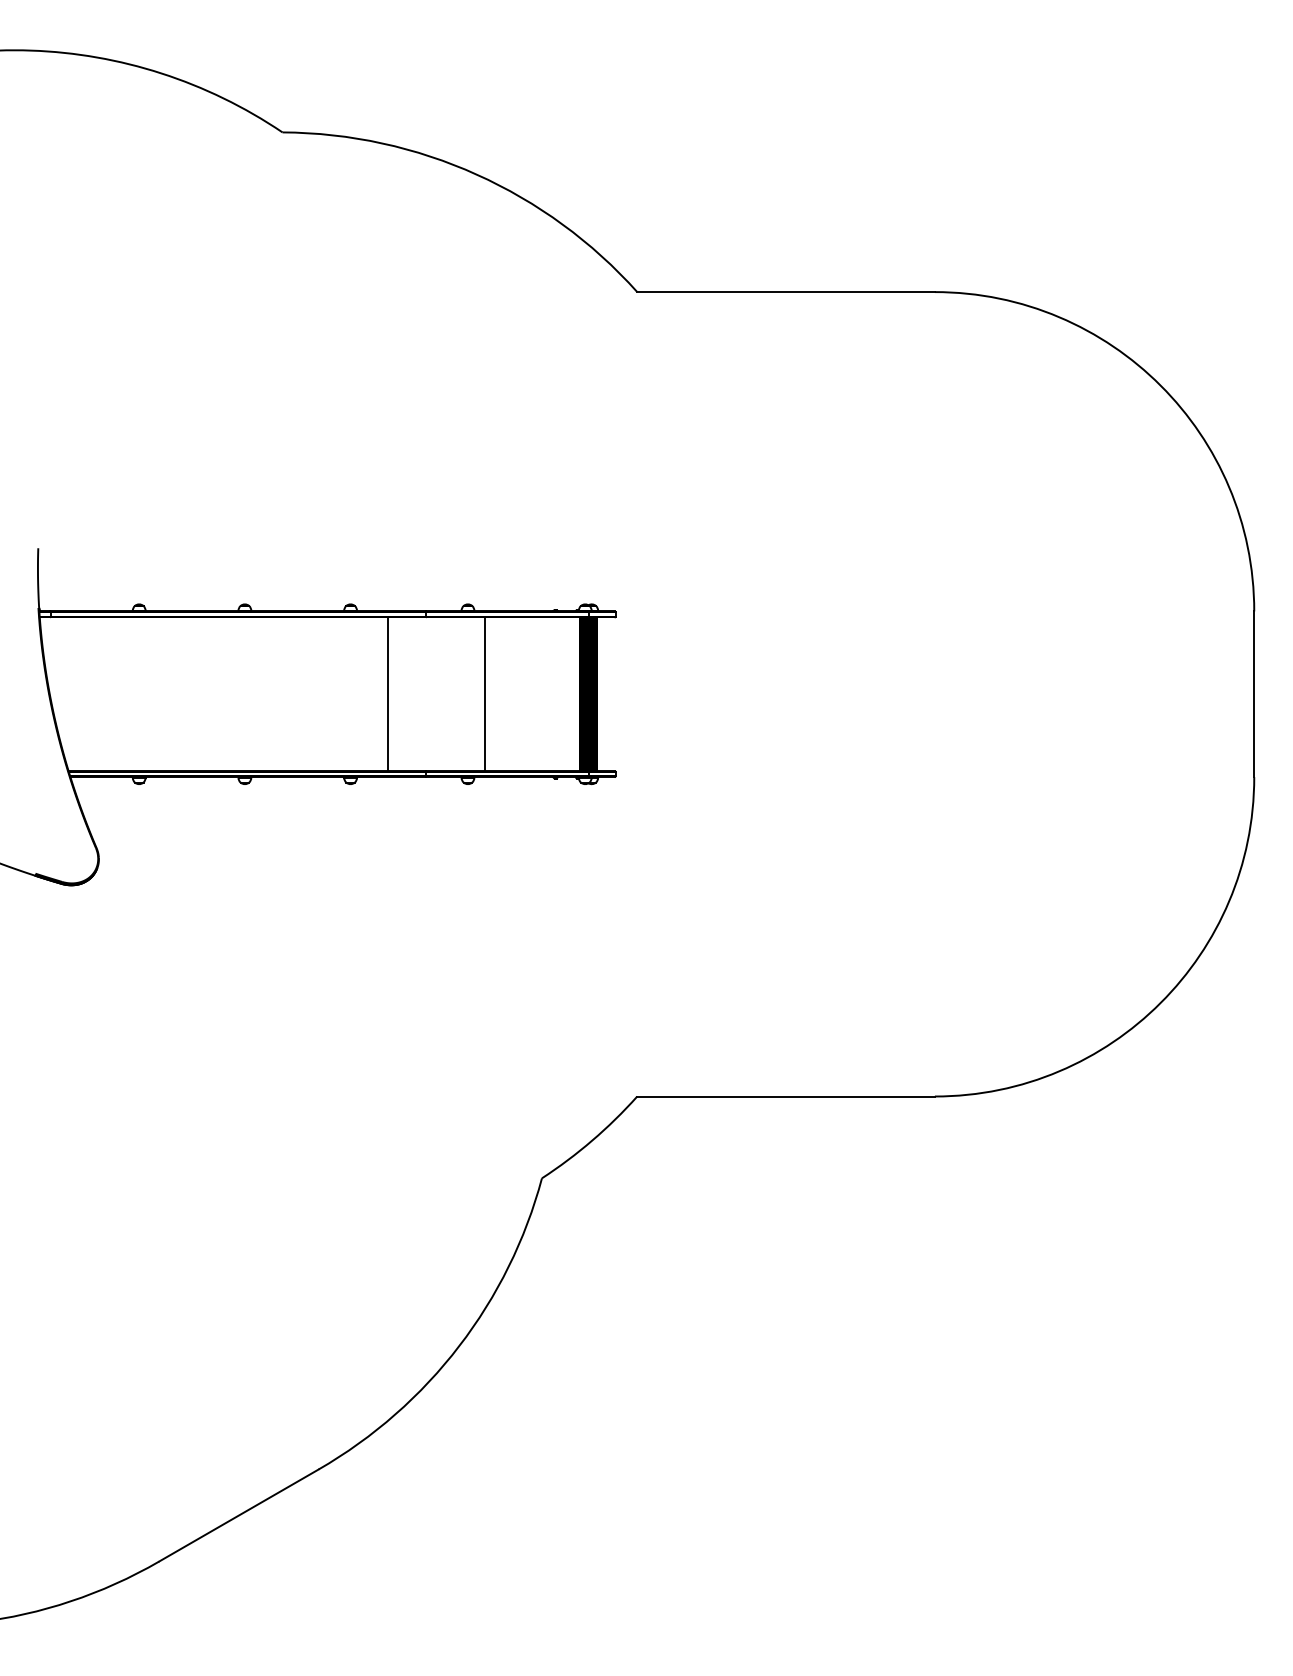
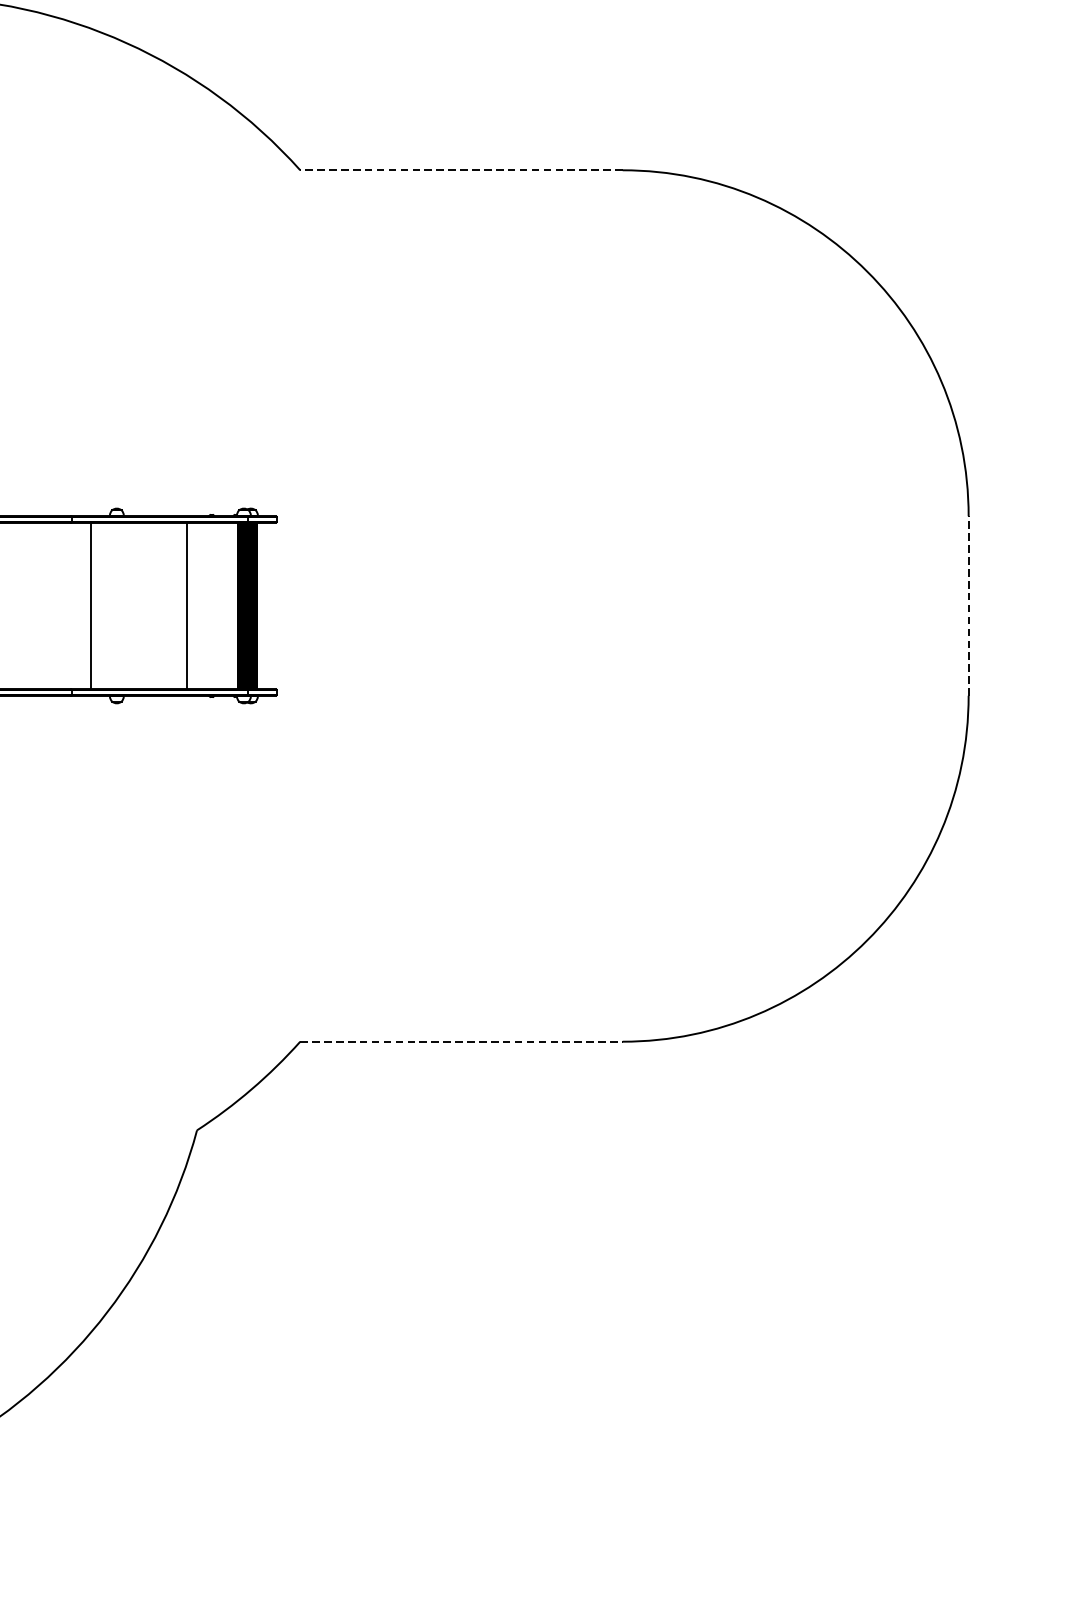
line: (786, 292) -> (461, 170), solid -> dashed
line: (387, 694) -> (91, 606), moved
line: (485, 694) -> (186, 606), moved
line: (1254, 694) -> (968, 606), solid -> dashed
line: (786, 1096) -> (461, 1041), solid -> dashed

